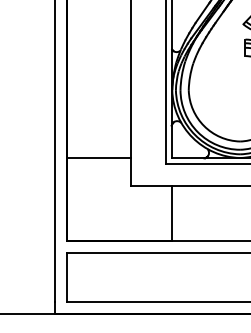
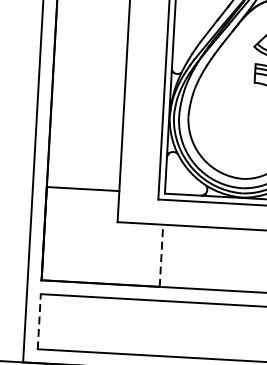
line: (171, 213) -> (161, 255), solid -> dashed
line: (67, 277) -> (39, 321), solid -> dashed

